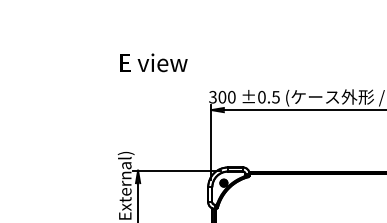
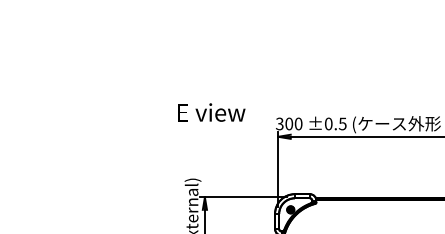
text: (153, 62) -> (211, 112), moved

